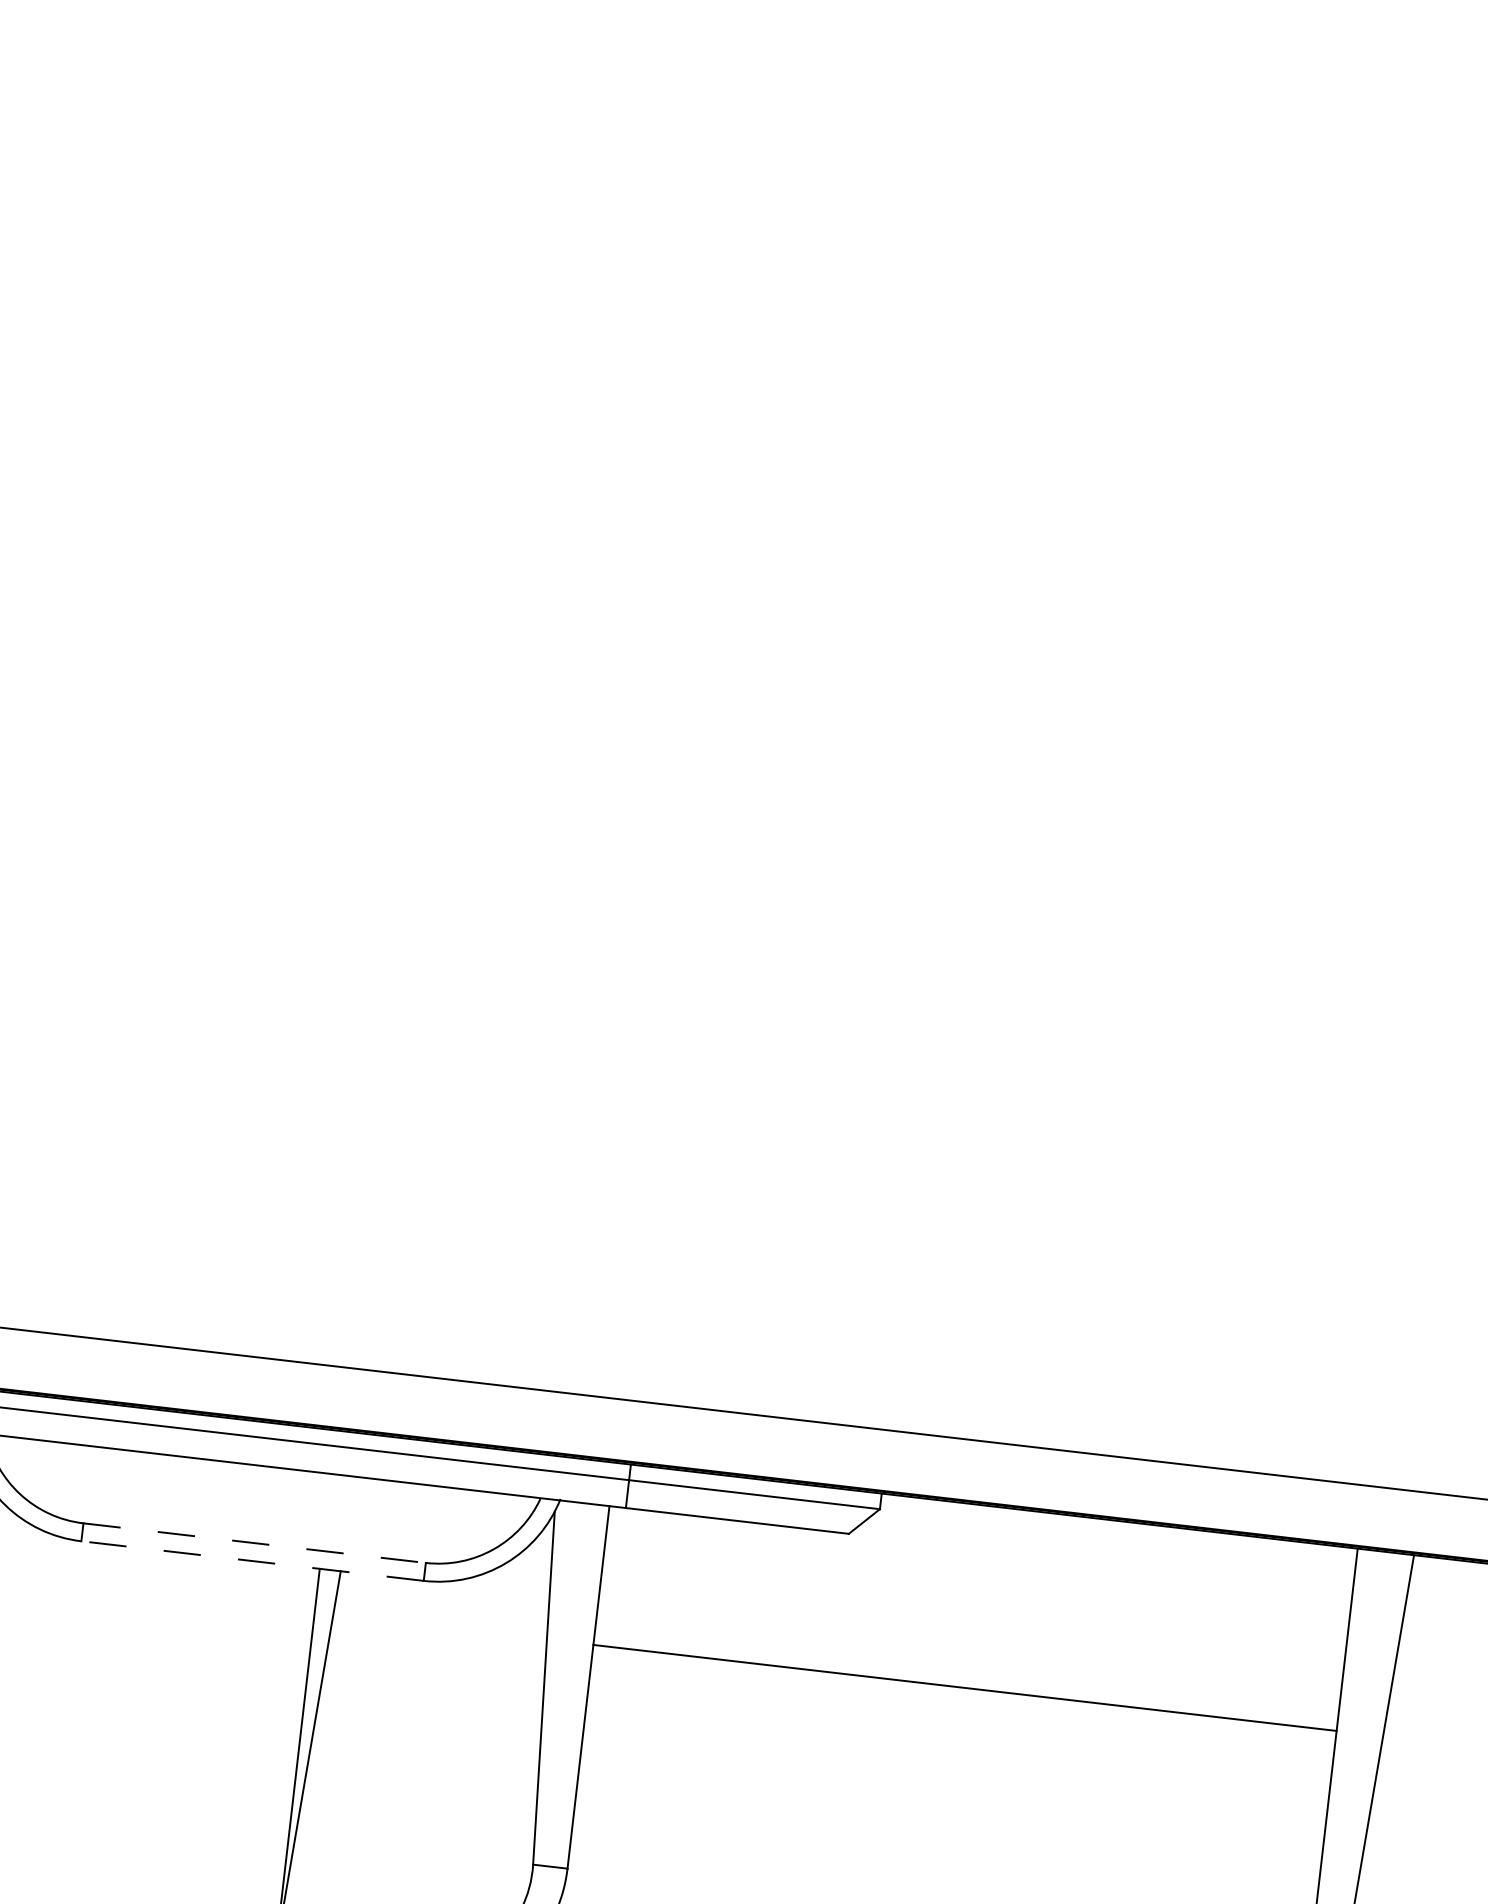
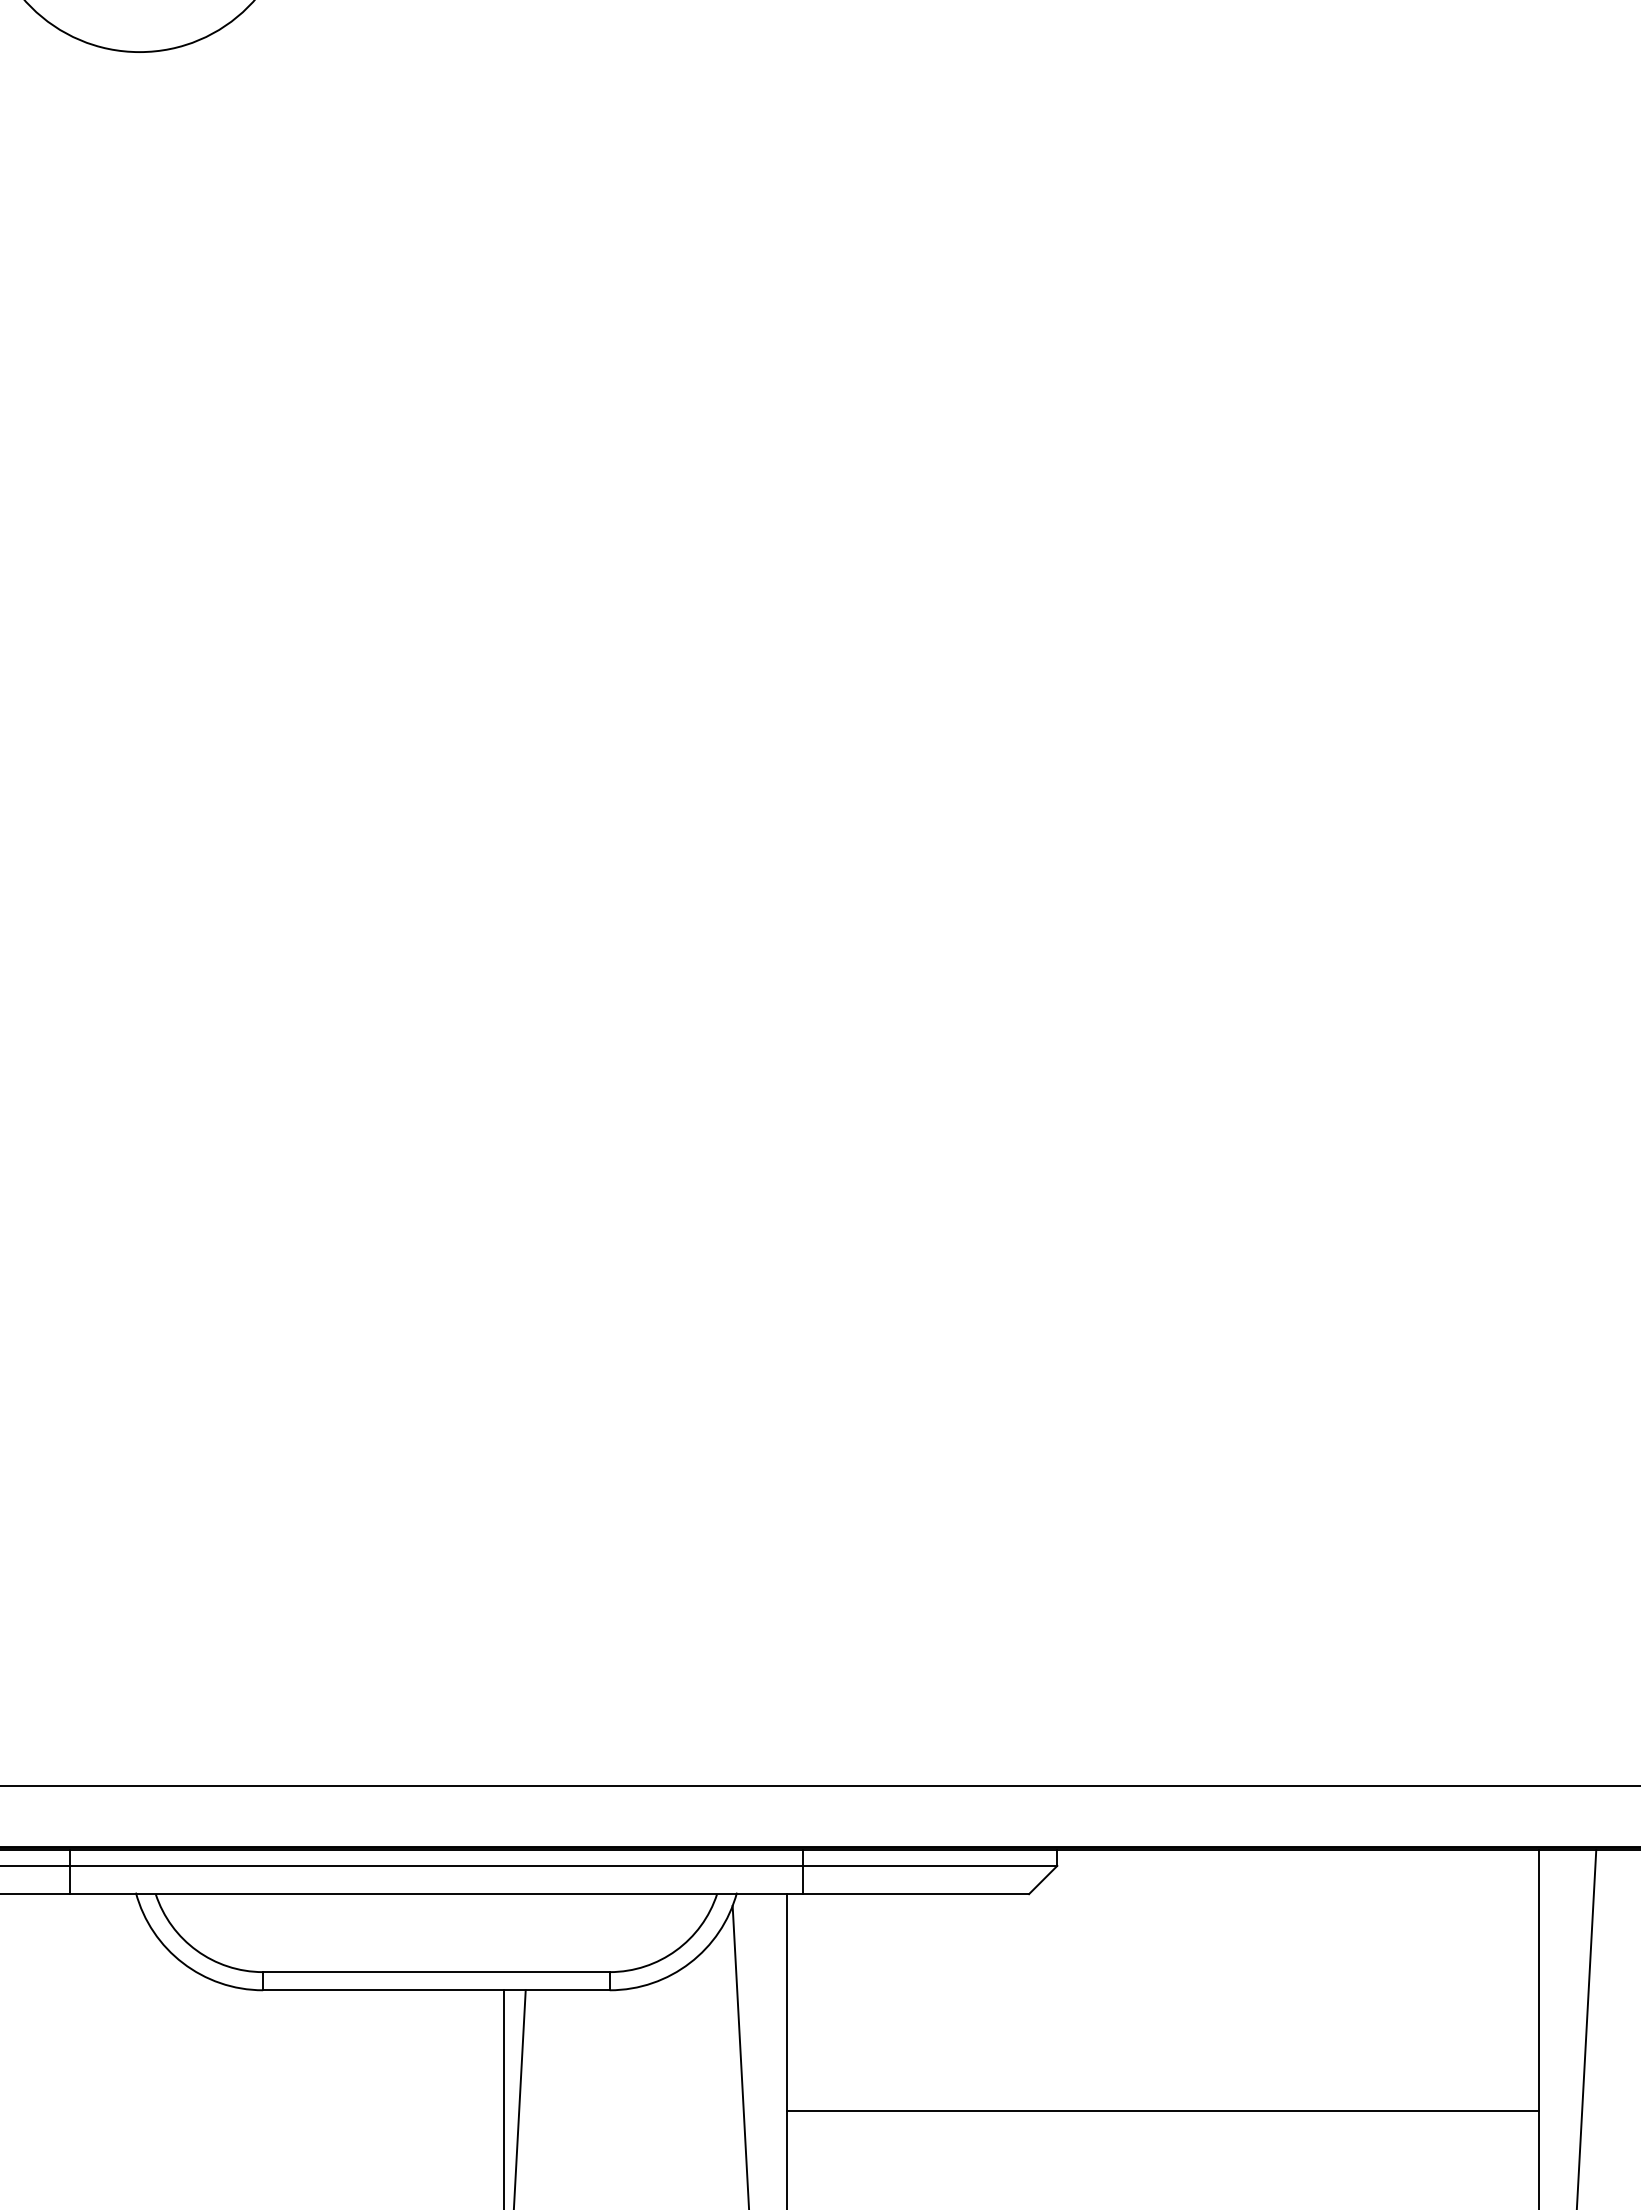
line: (254, 1543) -> (436, 1972), dashed -> solid
line: (251, 1561) -> (435, 1990), dashed -> solid
line: (964, 1687) -> (1162, 2110), moved

